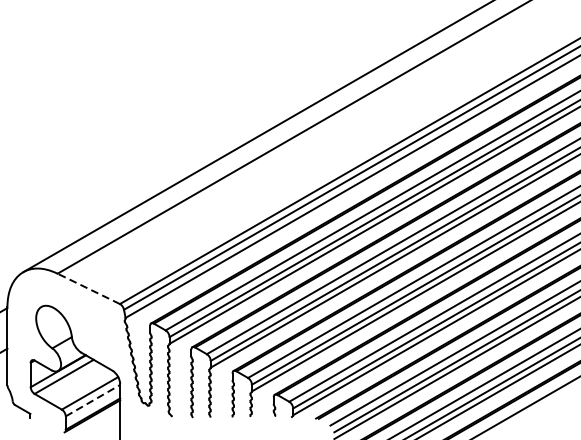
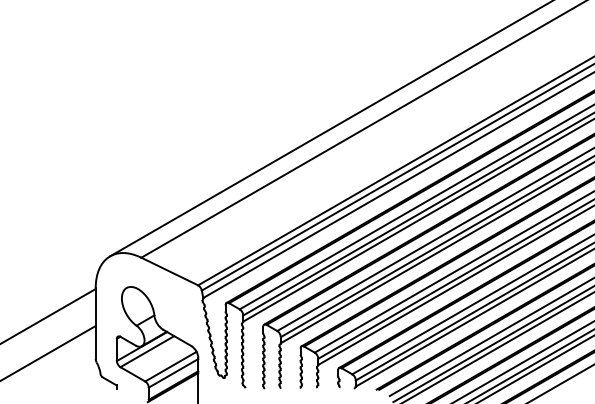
line: (88, 288) -> (169, 271), dashed -> solid
line: (92, 400) -> (173, 373), dashed -> solid

